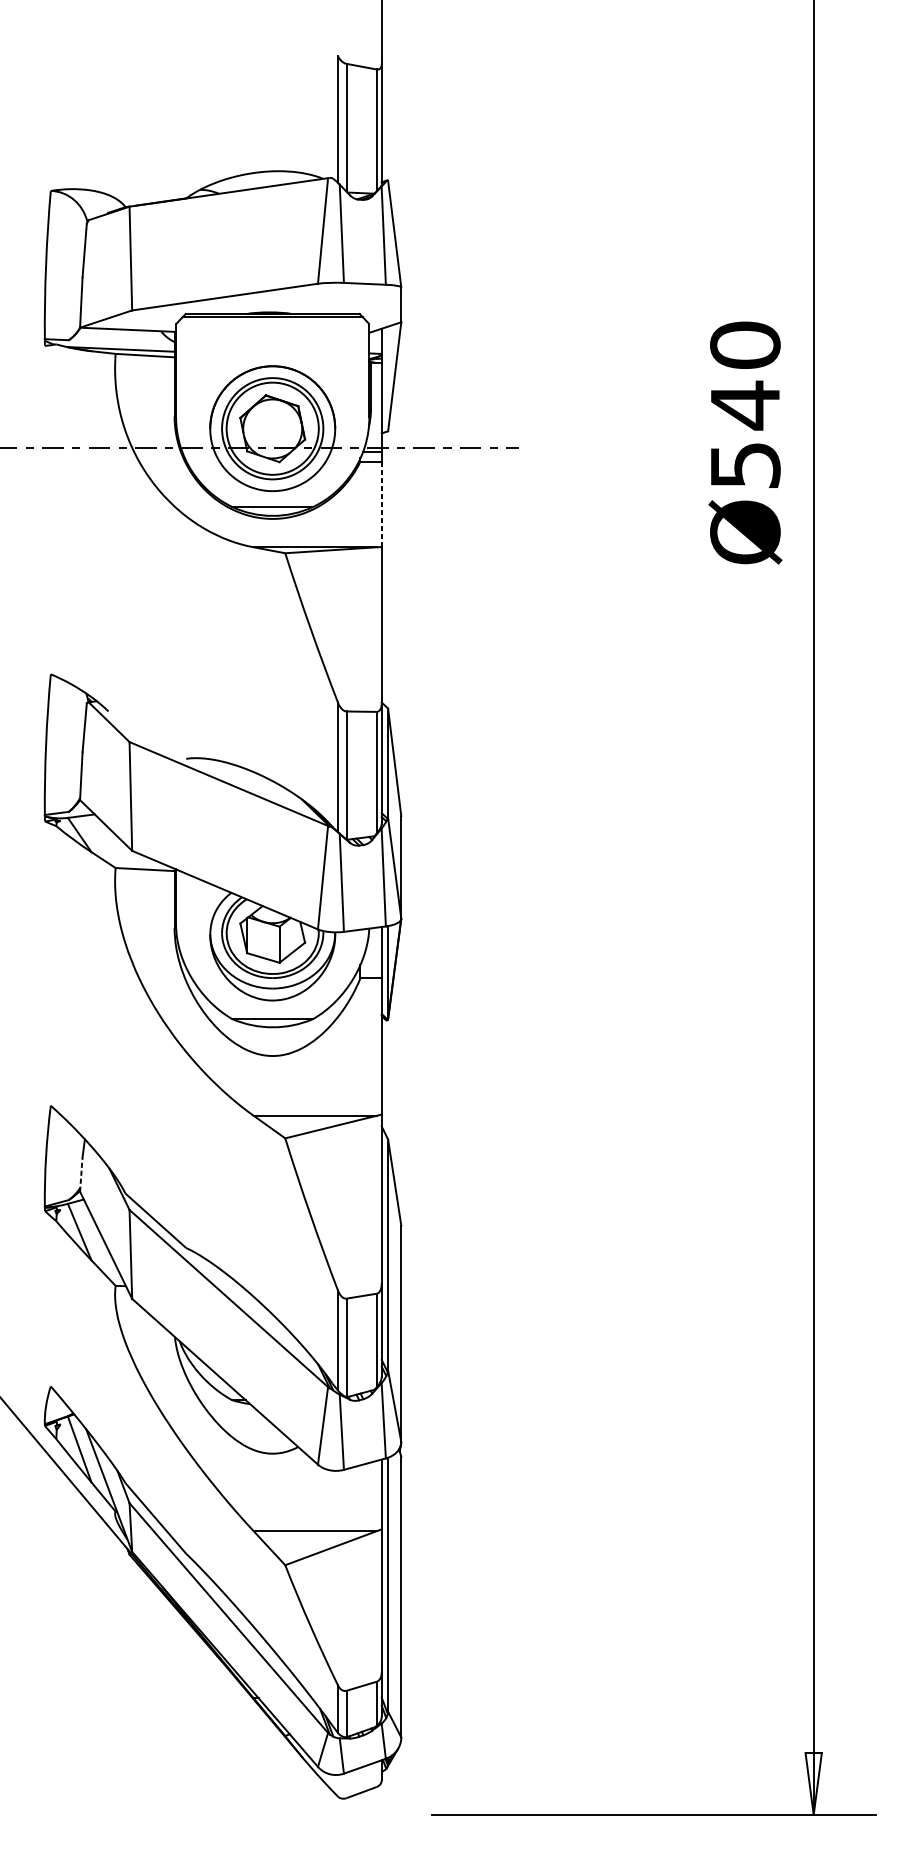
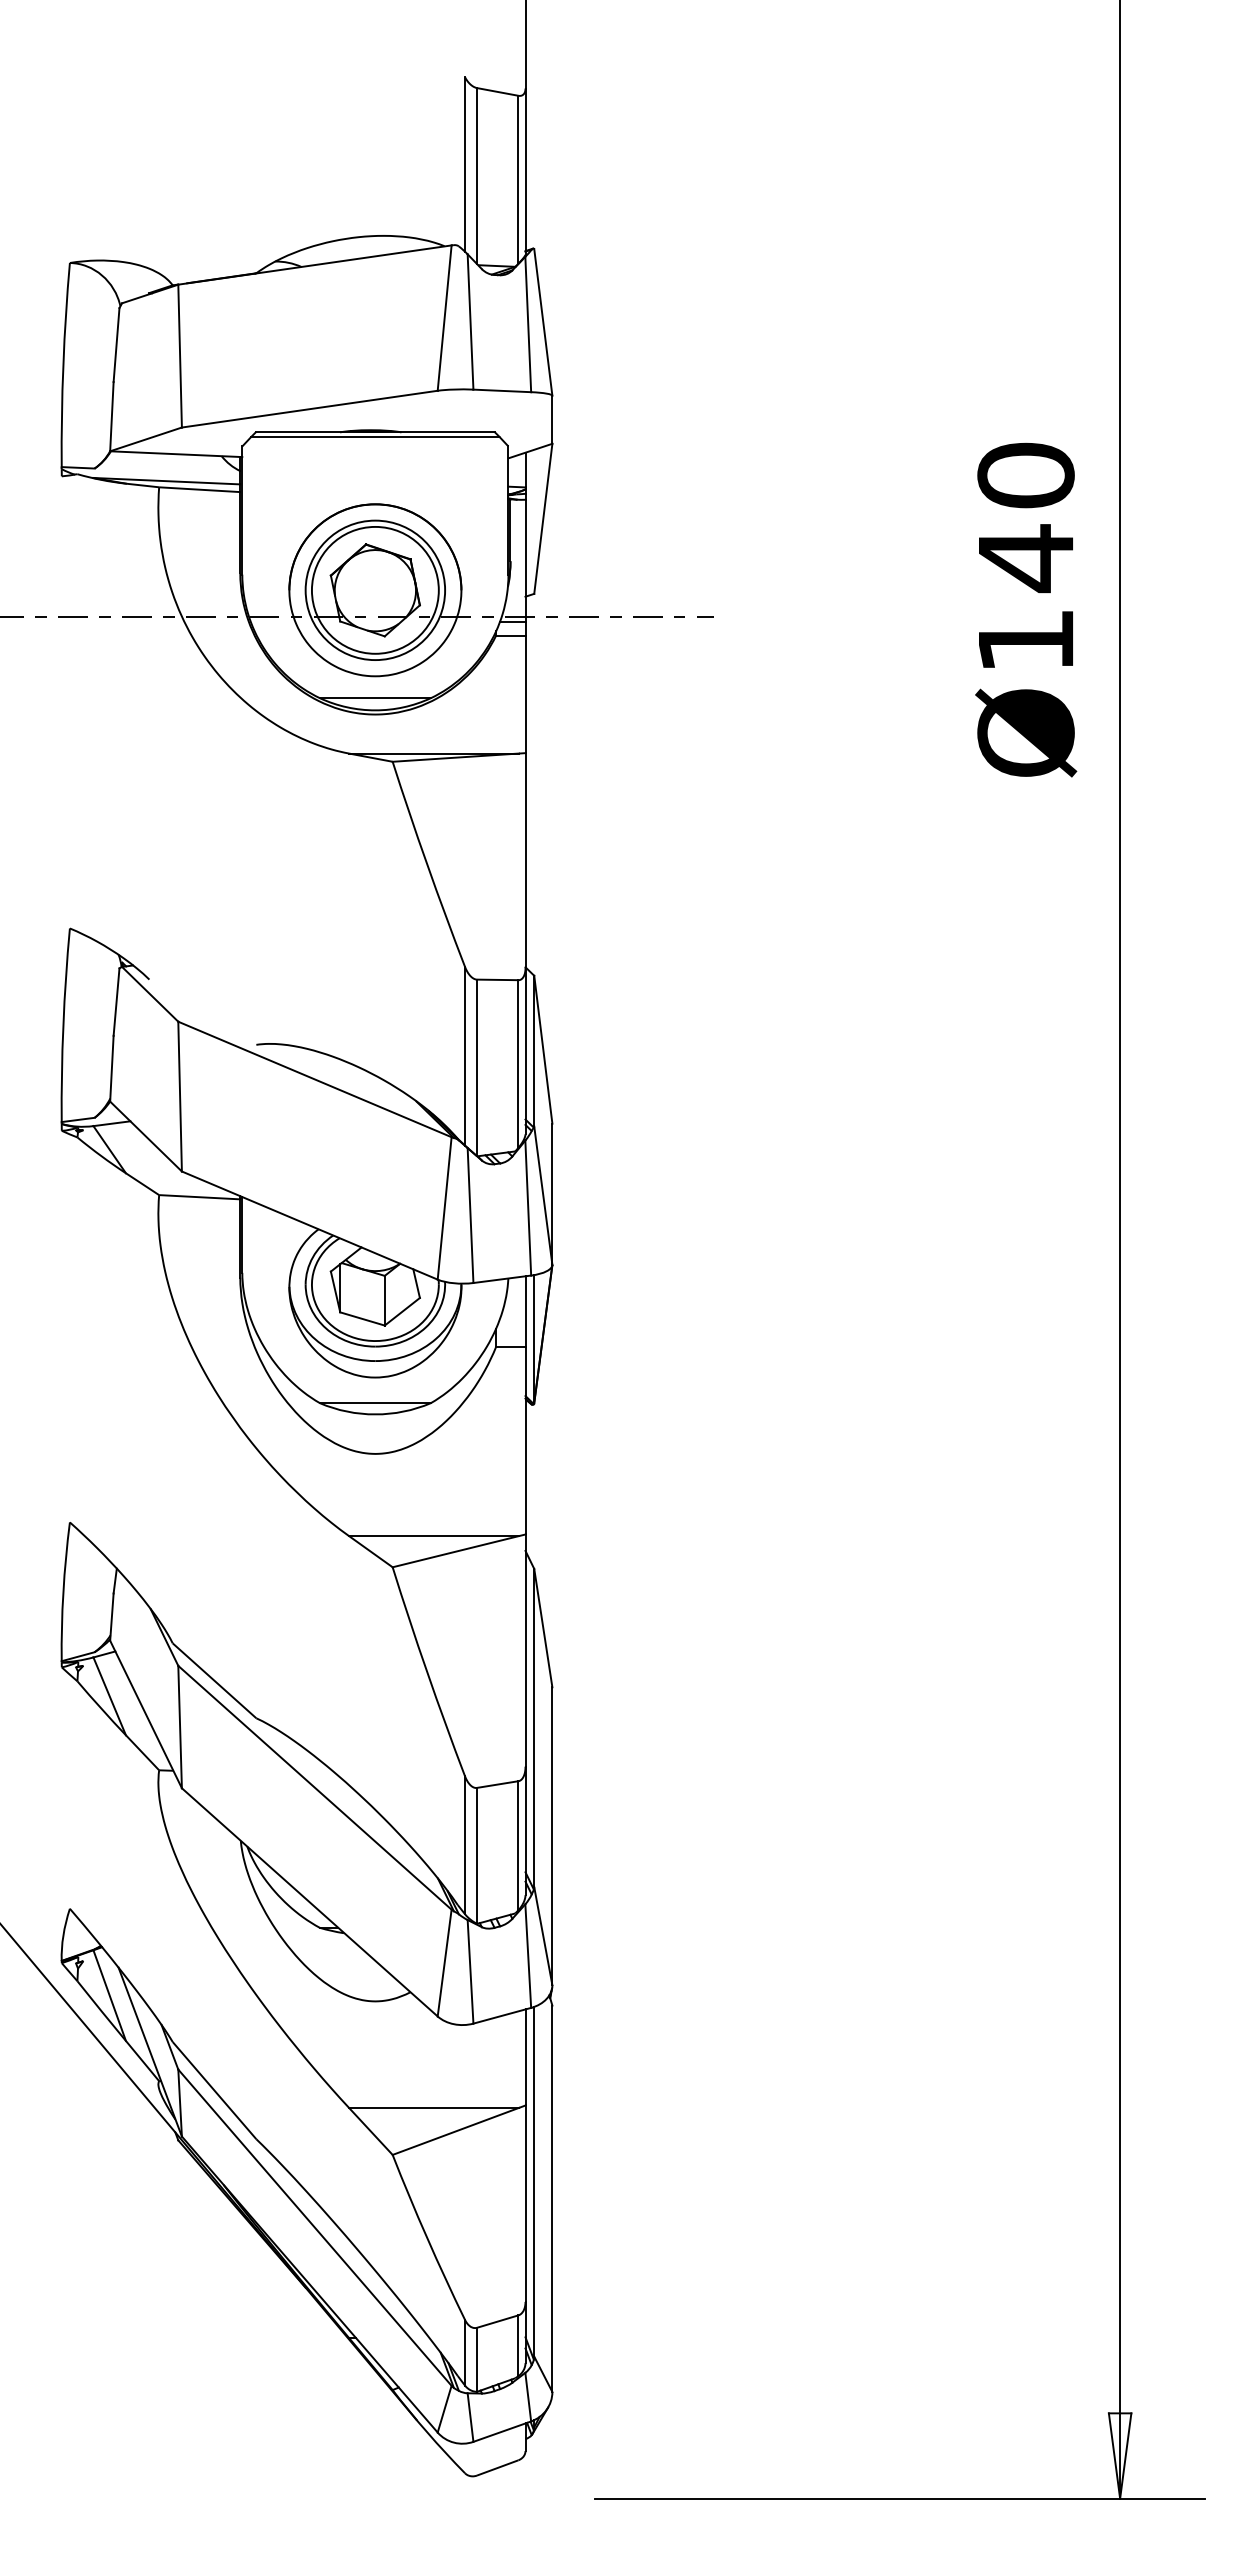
text: (745, 465) -> (1026, 640), Ø540 -> Ø140
line: (381, 504) -> (525, 694), dashed -> solid
line: (81, 1174) -> (111, 1617), dashed -> solid

